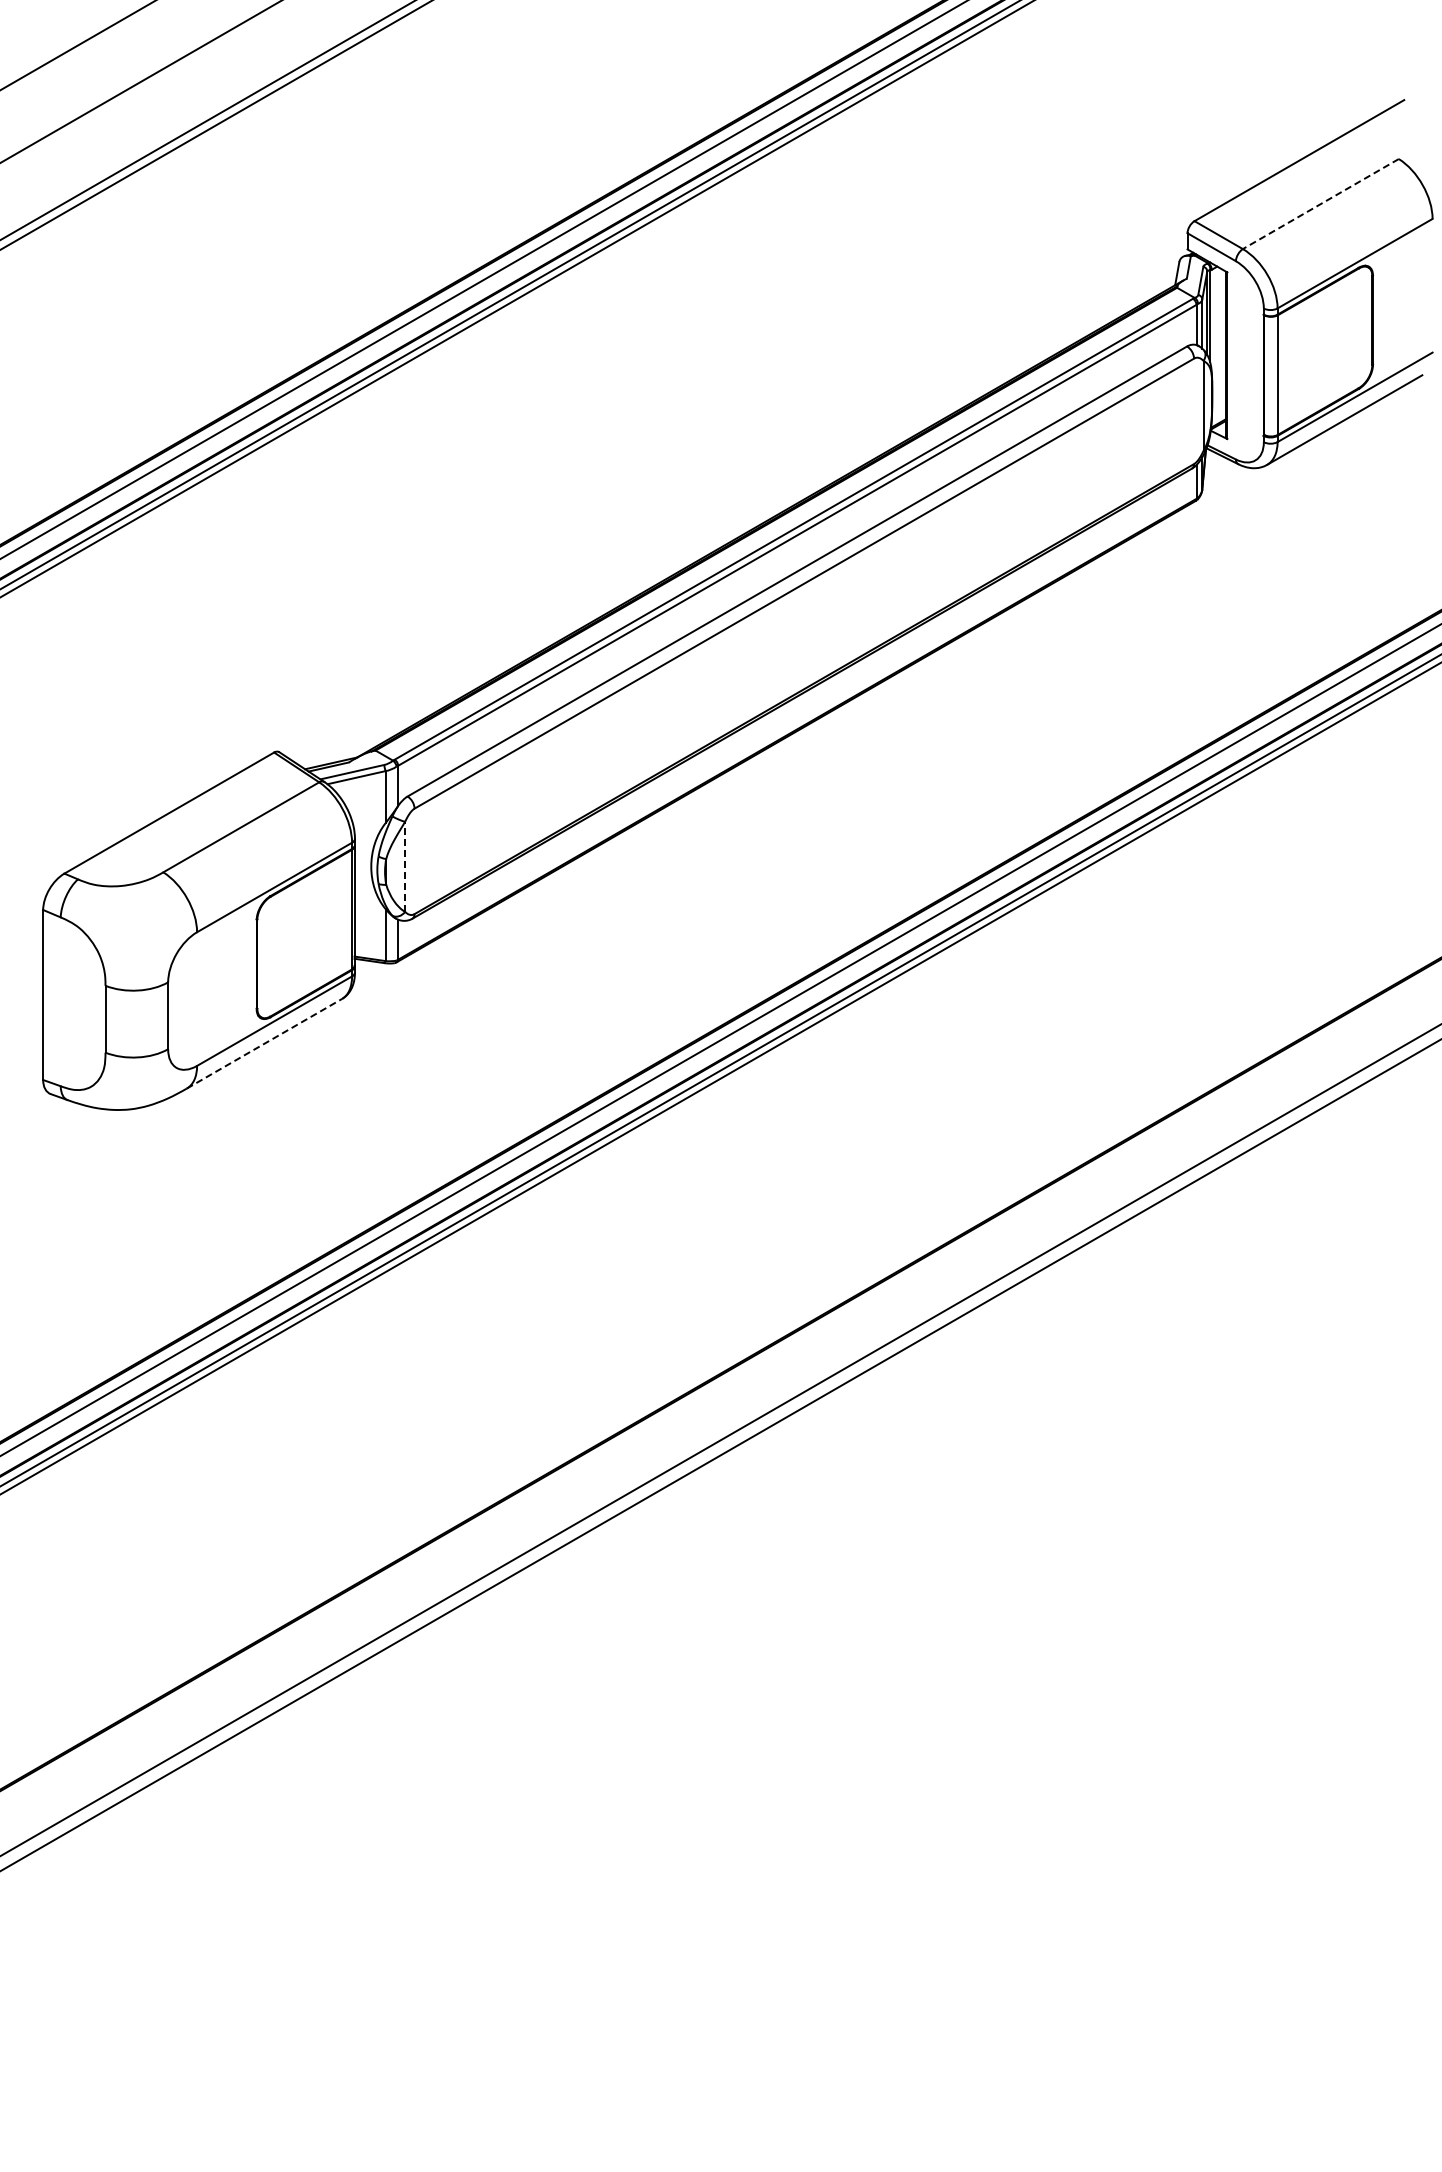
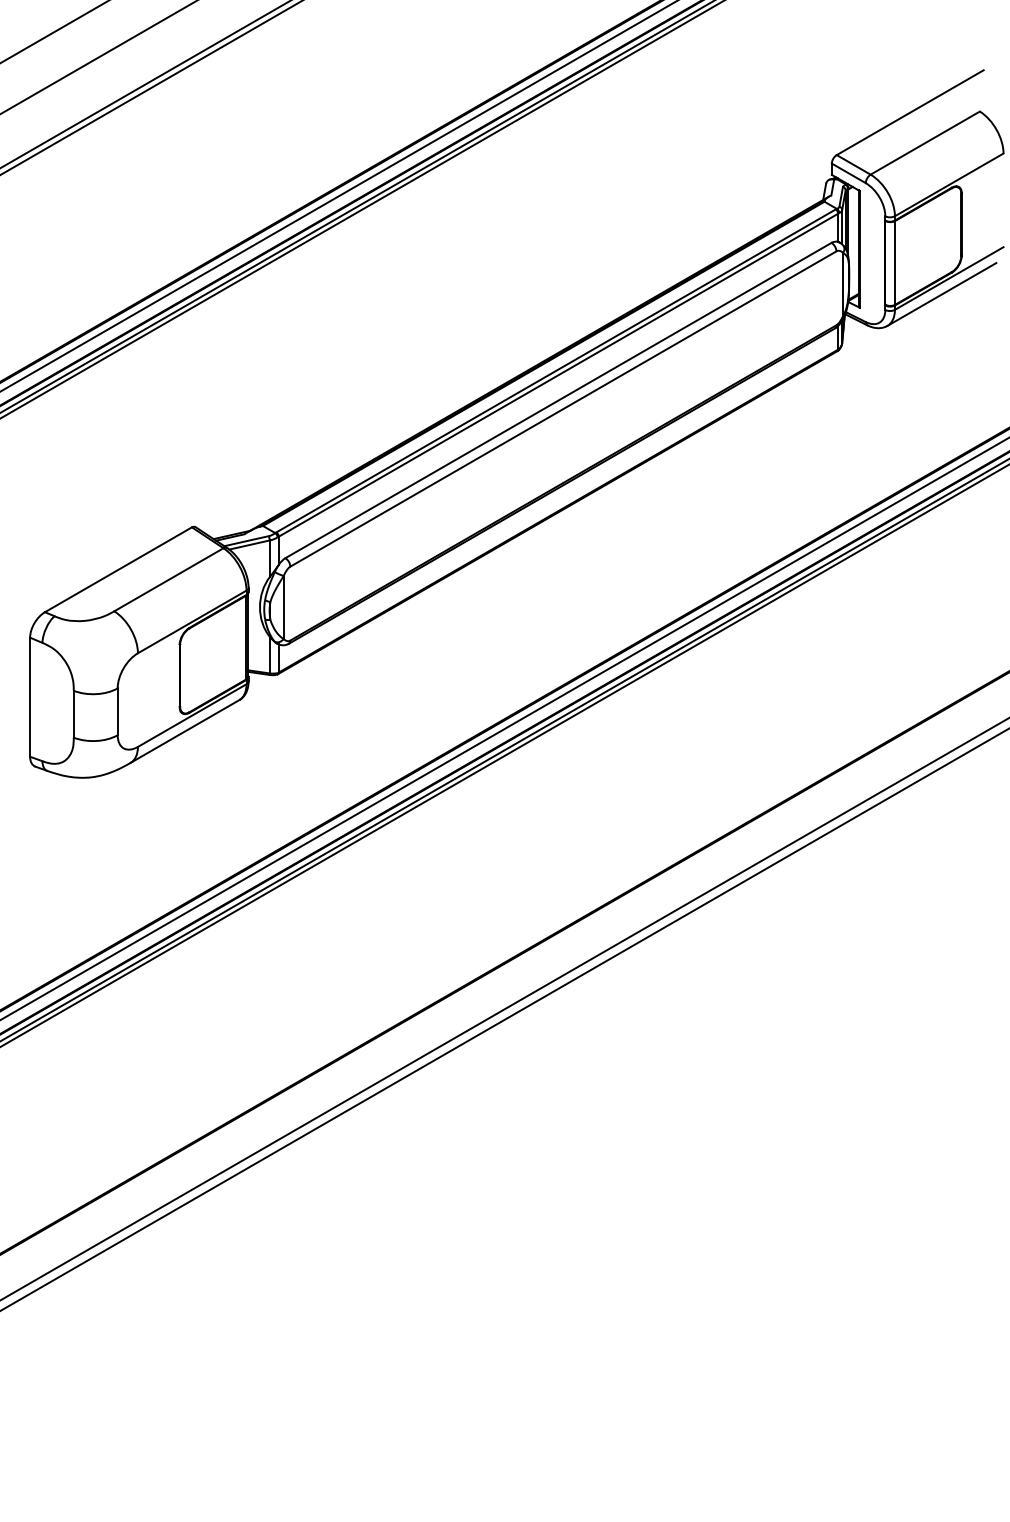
line: (1320, 204) -> (925, 143), dashed -> solid
line: (405, 866) -> (283, 607), dashed -> solid
line: (264, 1043) -> (185, 731), dashed -> solid

